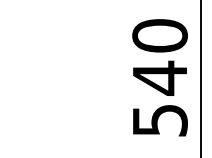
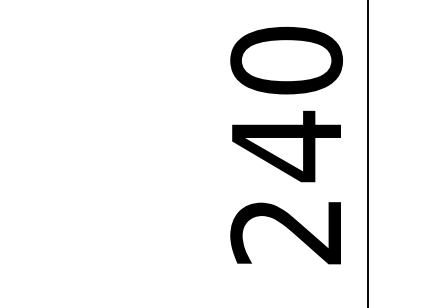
text: (159, 120) -> (285, 231), 540 -> 240

